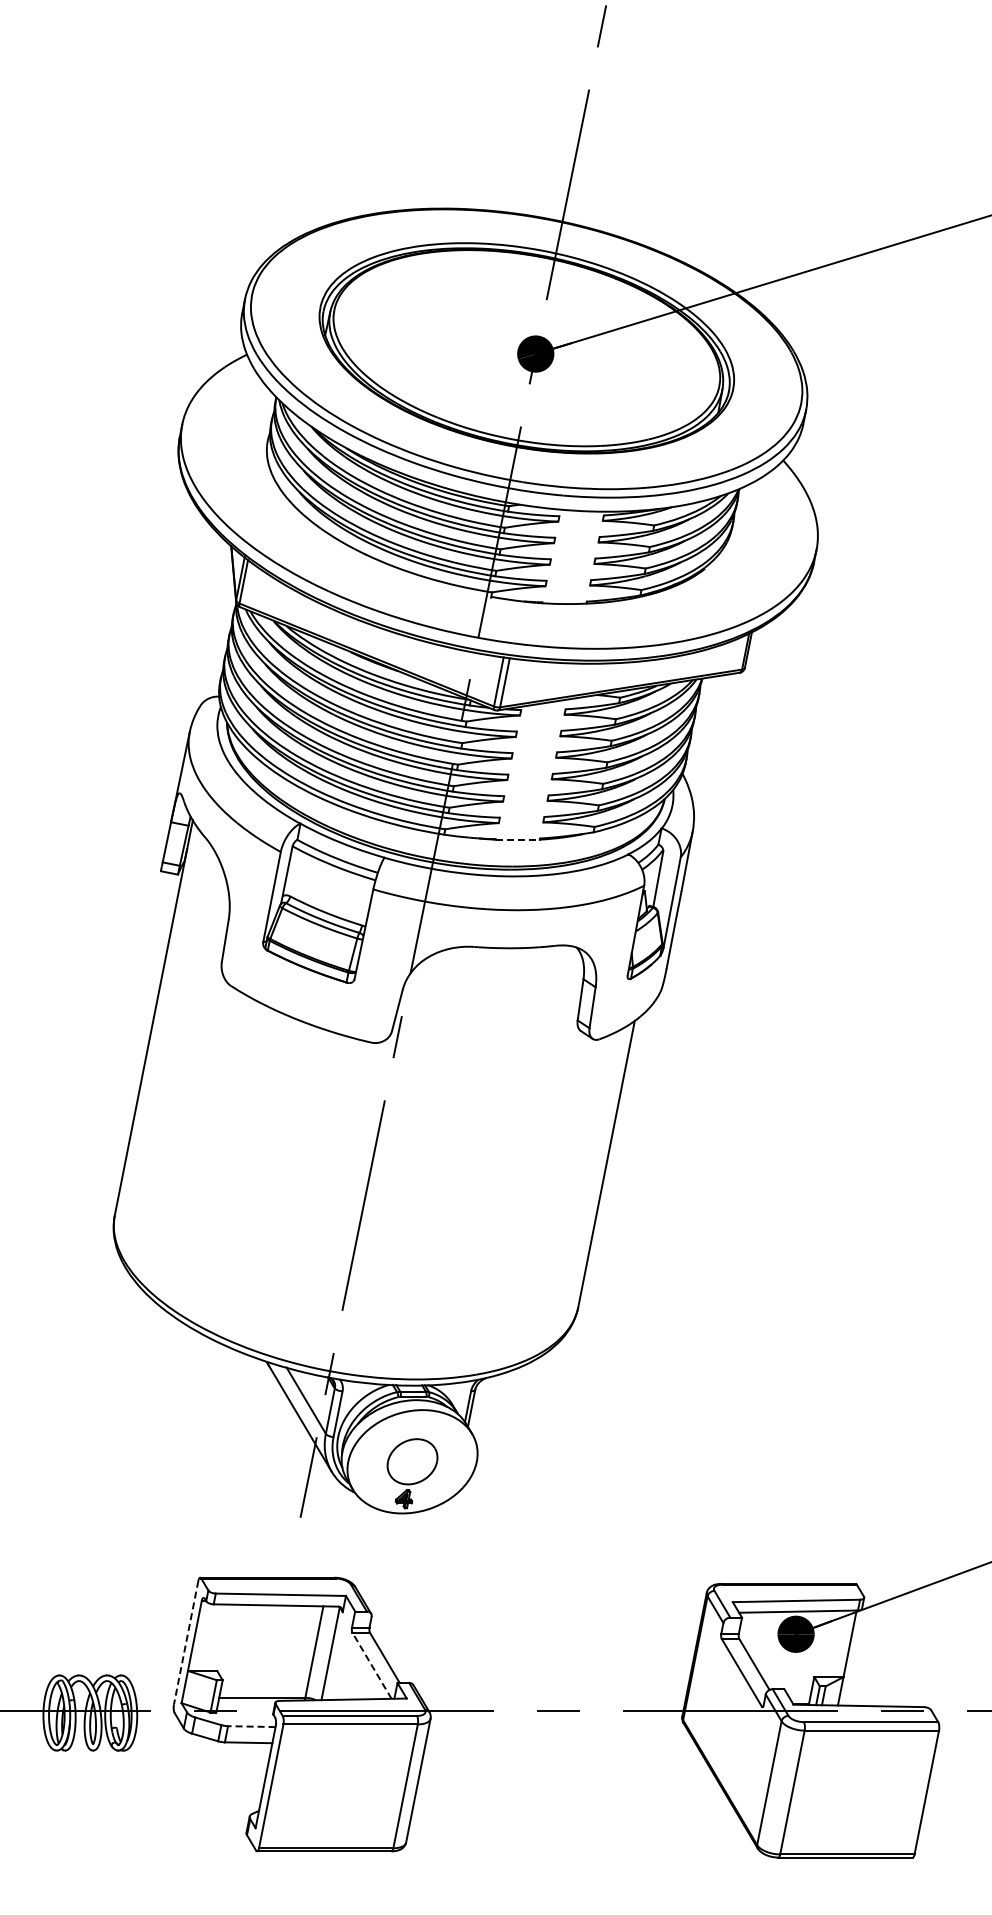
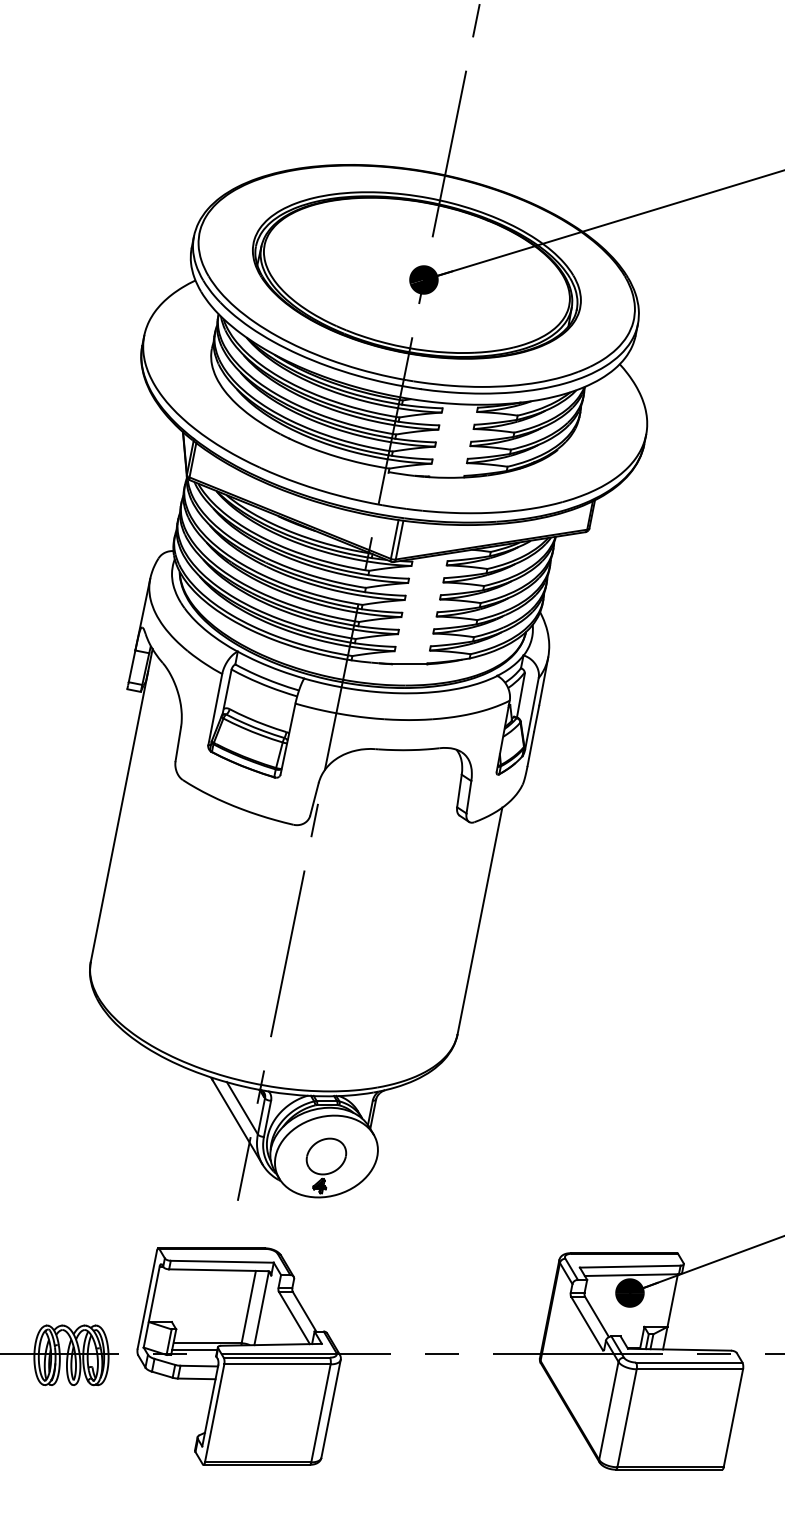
line: (518, 839) -> (410, 664), dashed -> solid
line: (186, 1643) -> (147, 1300), dashed -> solid
line: (371, 1665) -> (293, 1317), dashed -> solid
line: (245, 1706) -> (194, 1350), added
line: (251, 1726) -> (199, 1366), dashed -> solid

